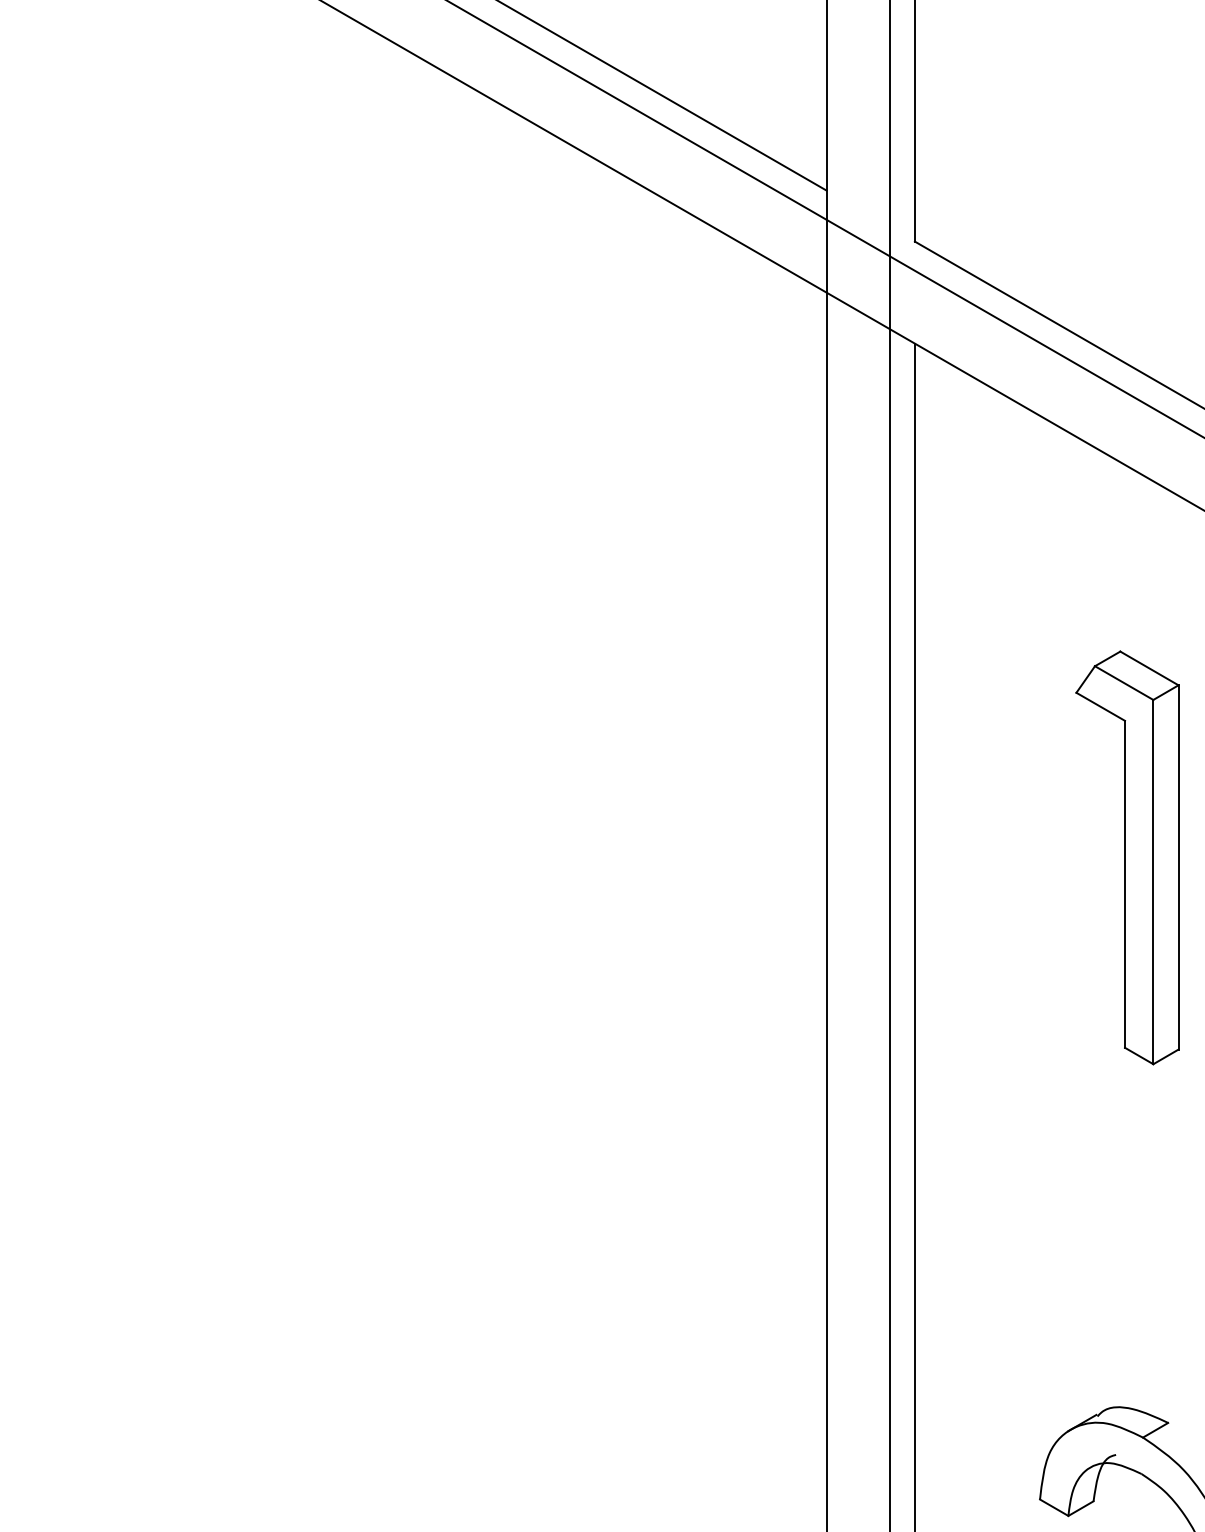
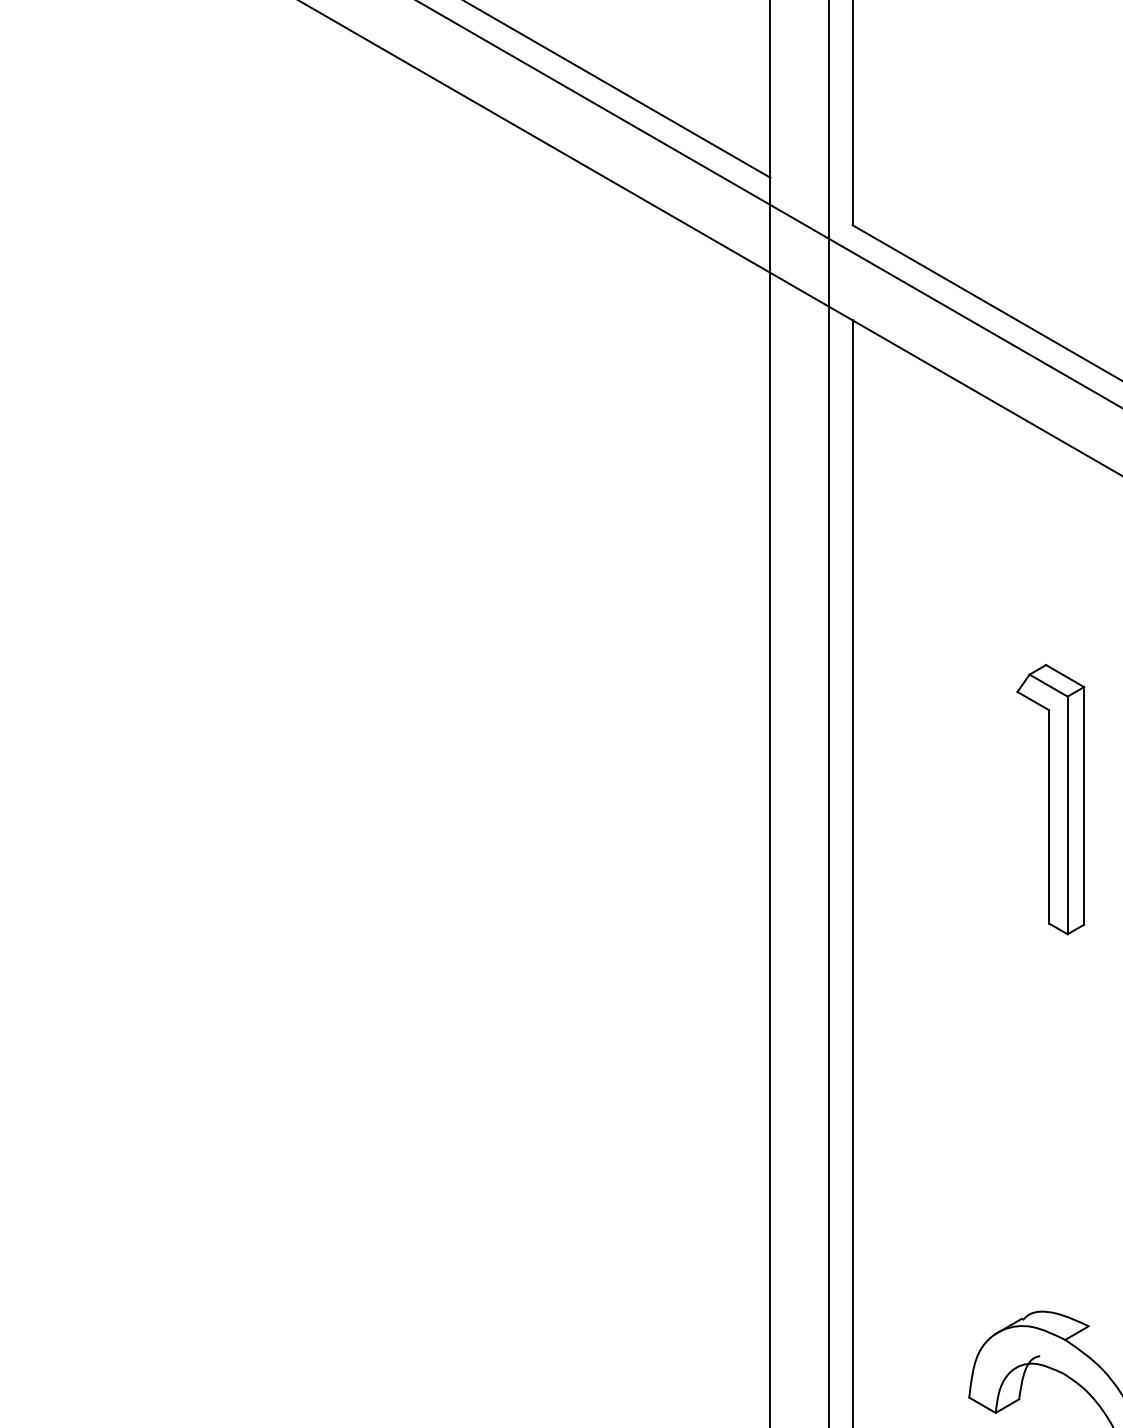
part: (1127, 857) -> (1050, 799), size x0.7

